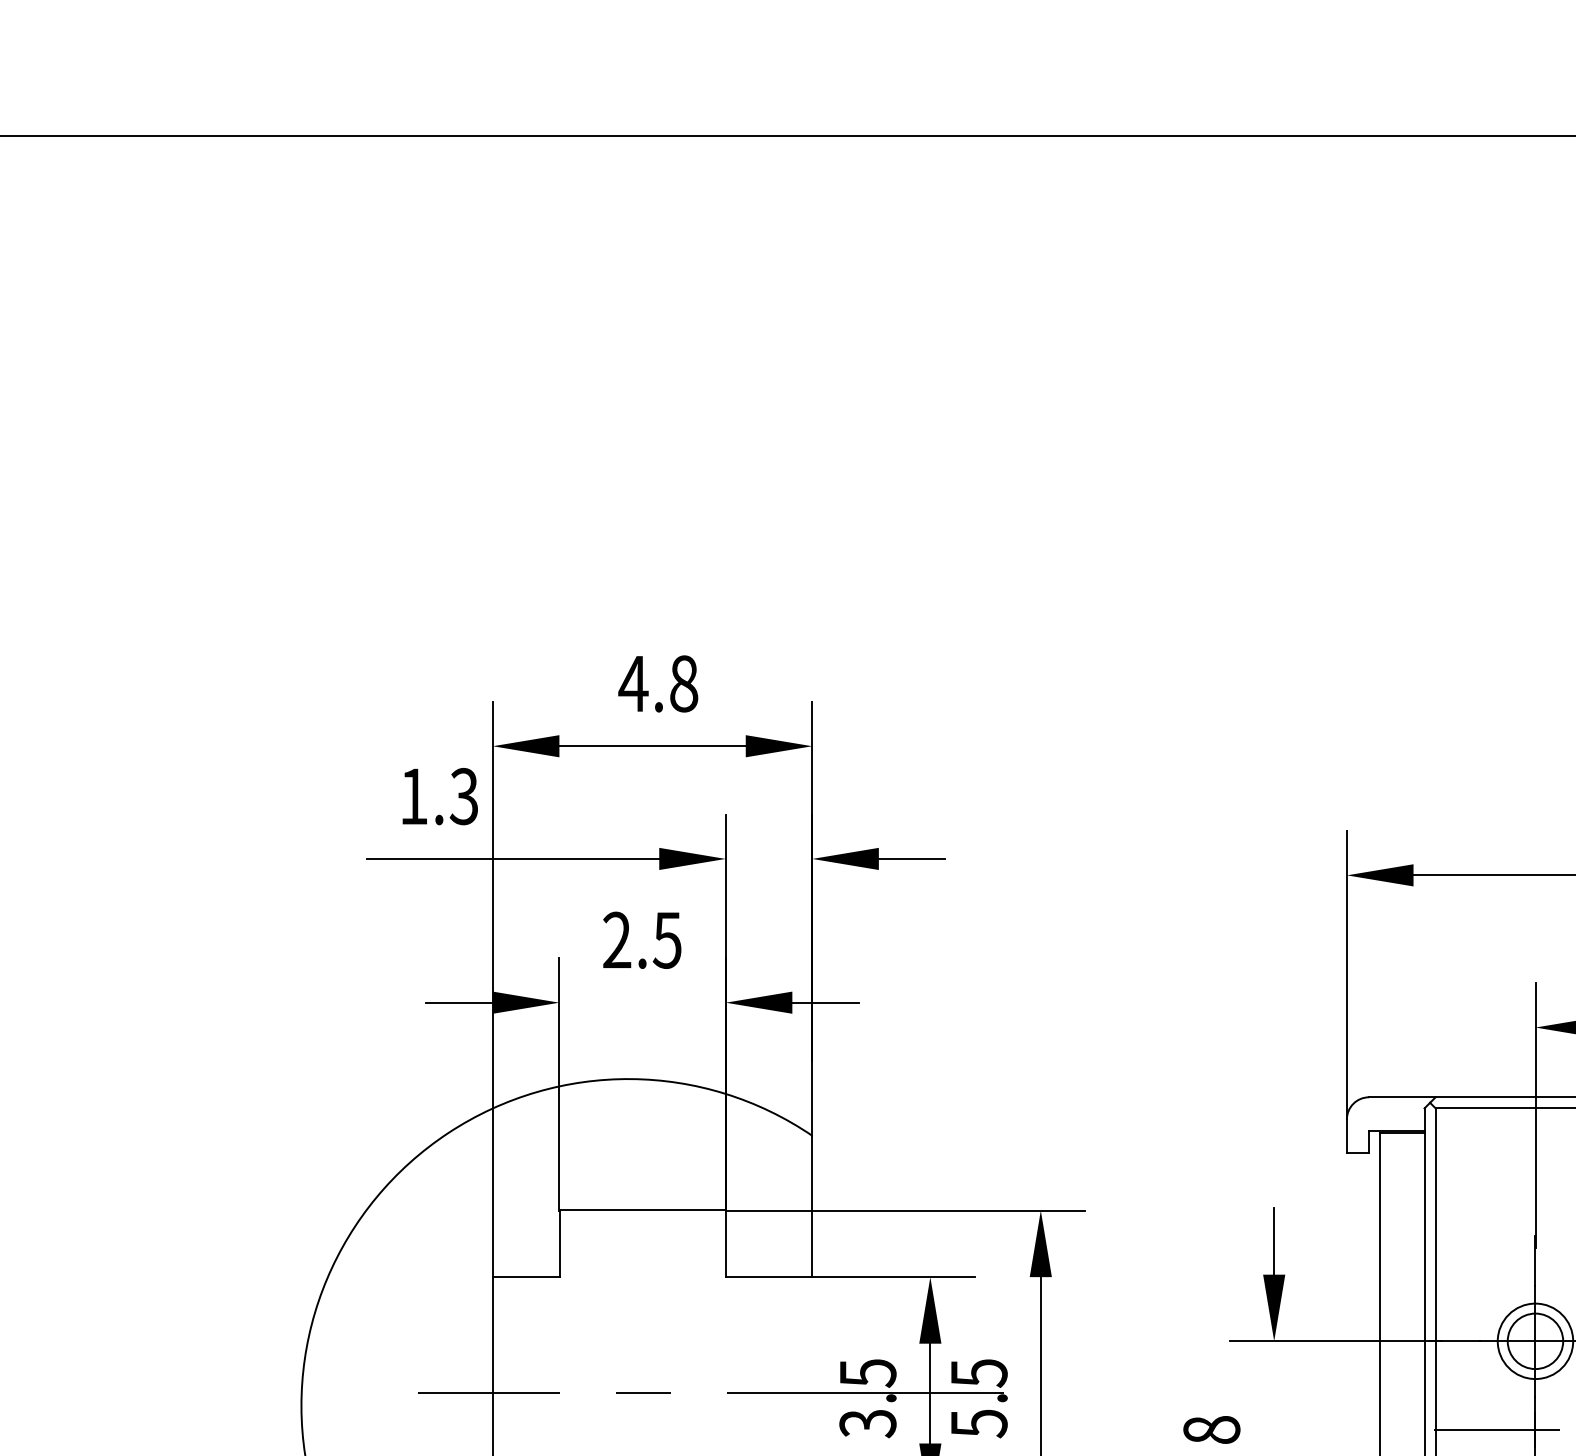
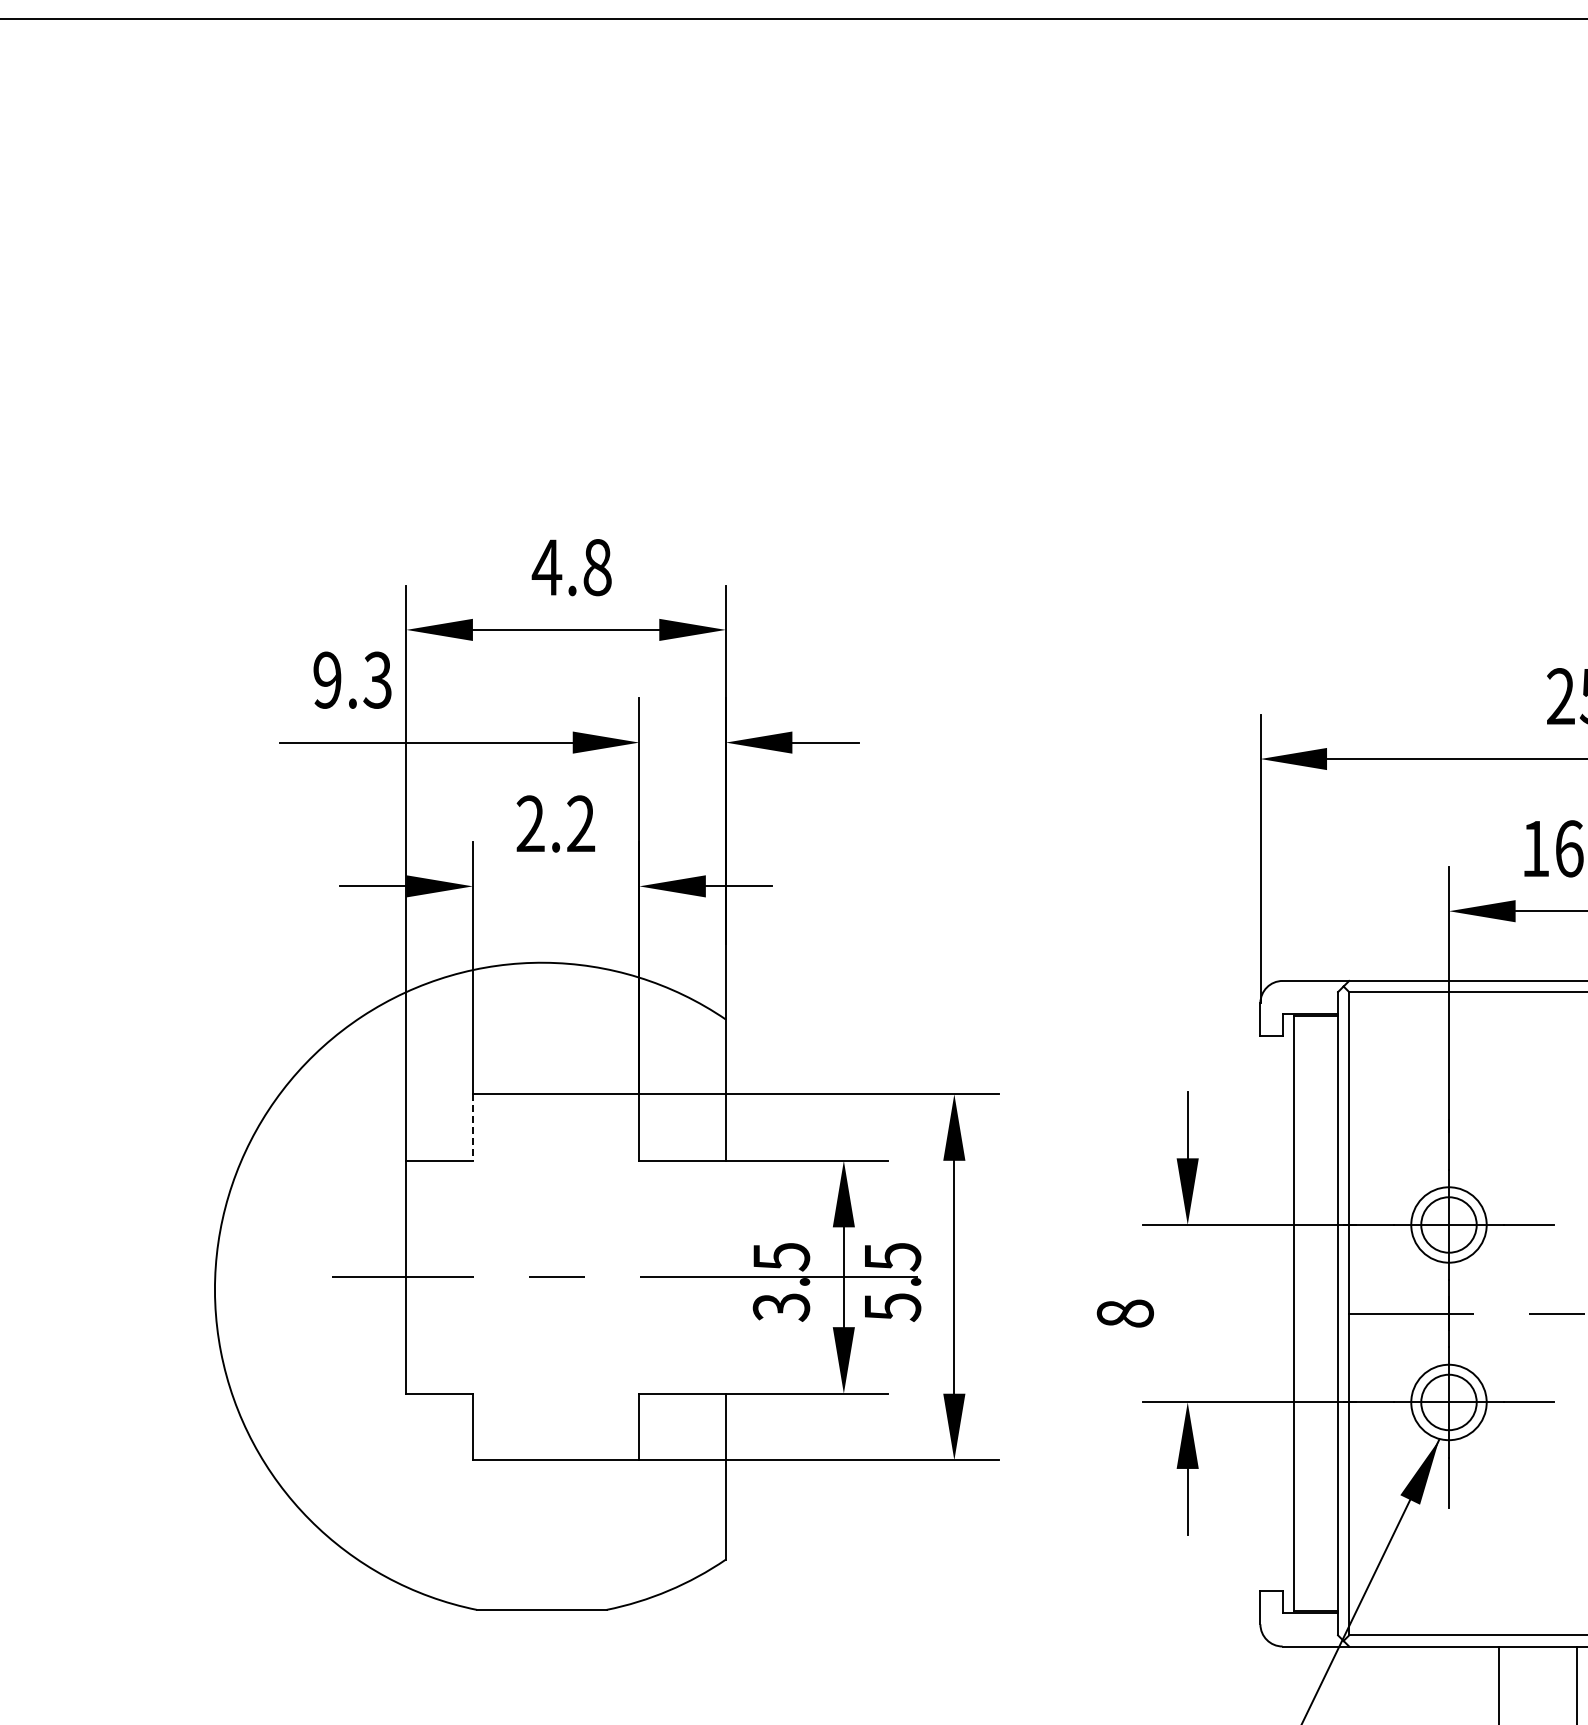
text: (413, 795) -> (327, 679), 1.3 -> 9.3
text: (666, 939) -> (580, 823), 2.5 -> 2.2
line: (559, 1243) -> (473, 1127), solid -> dashed

